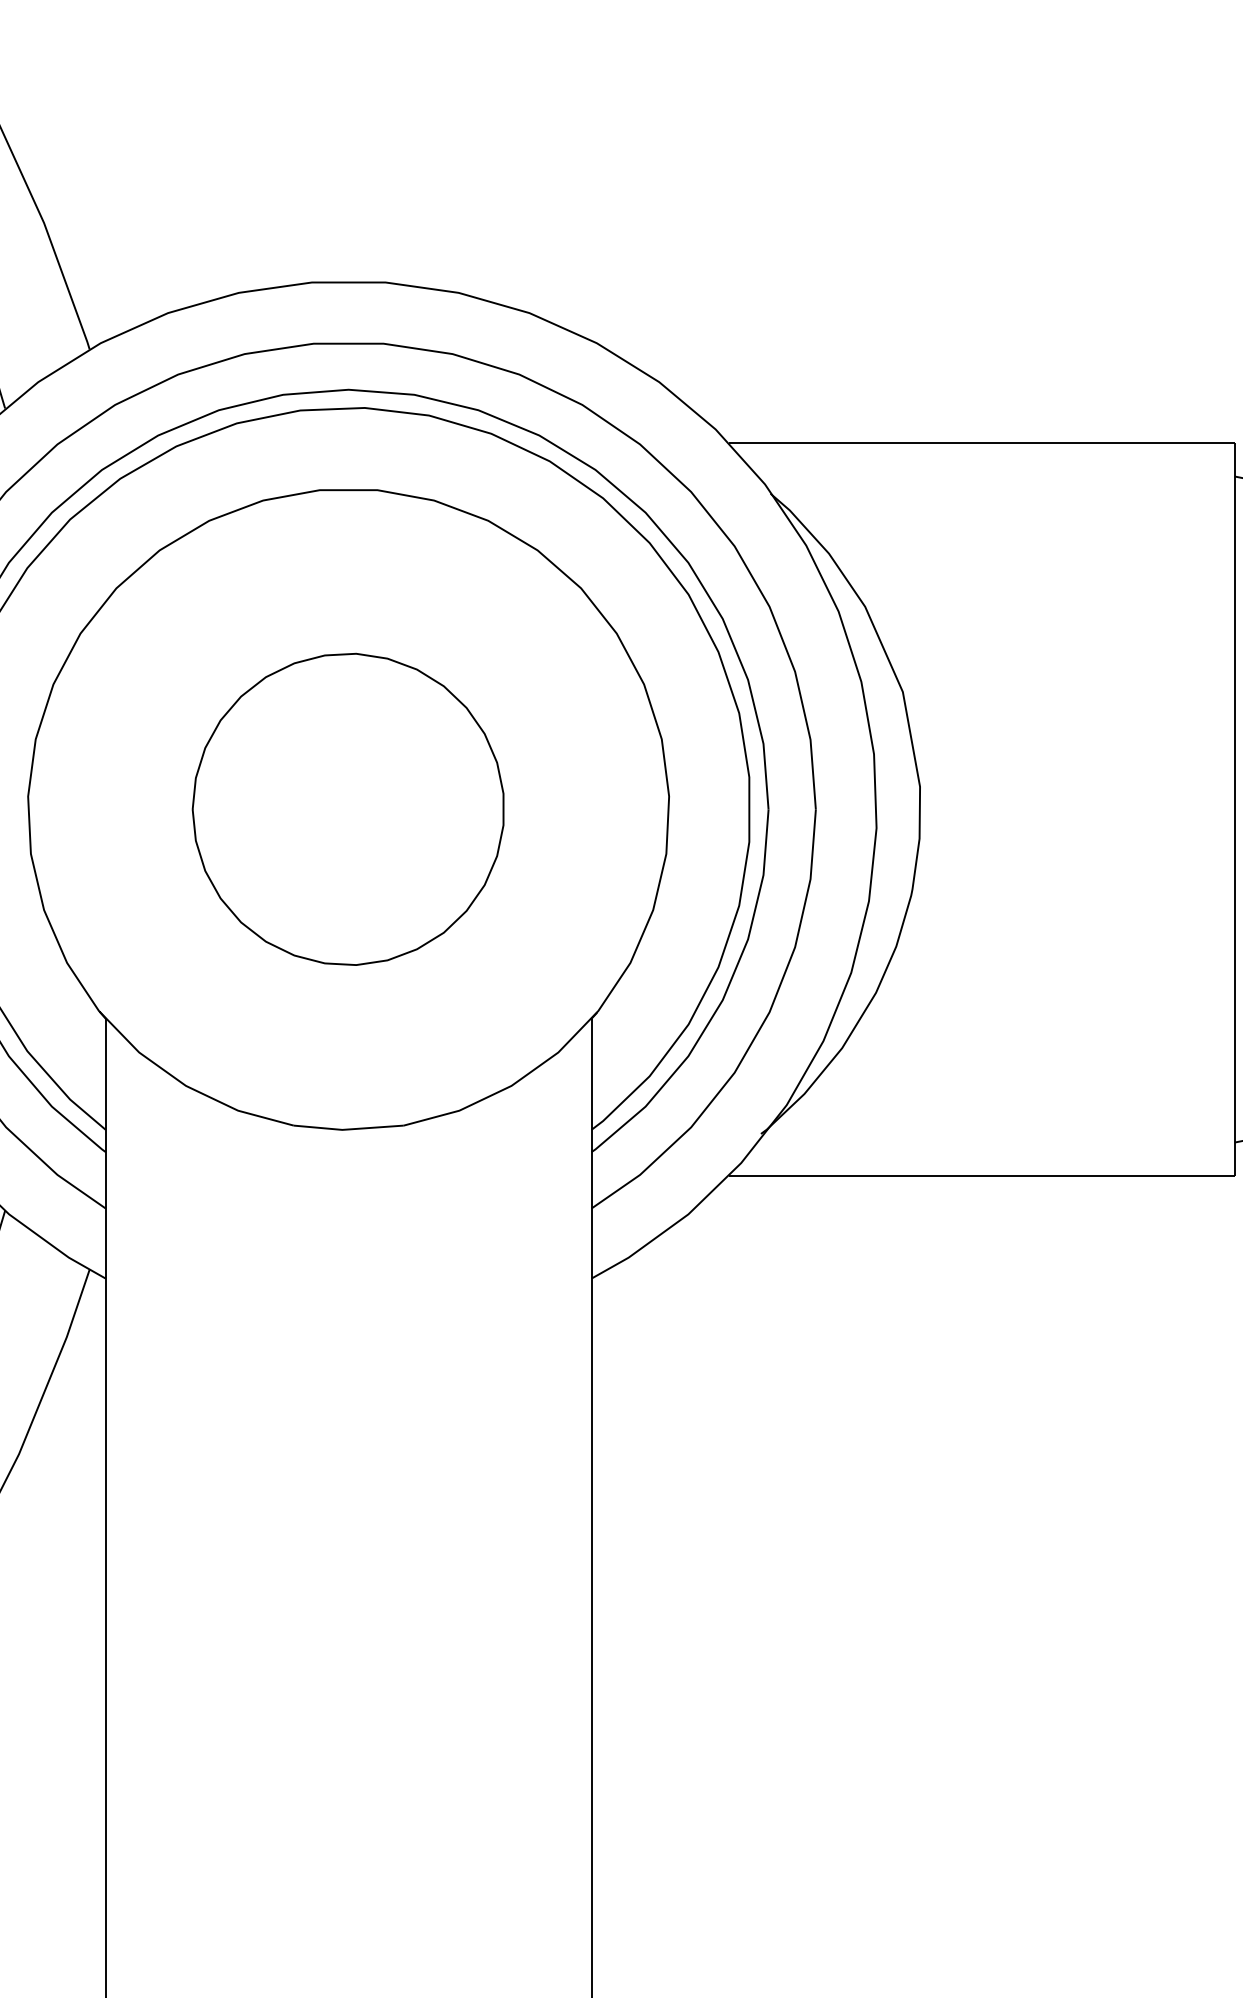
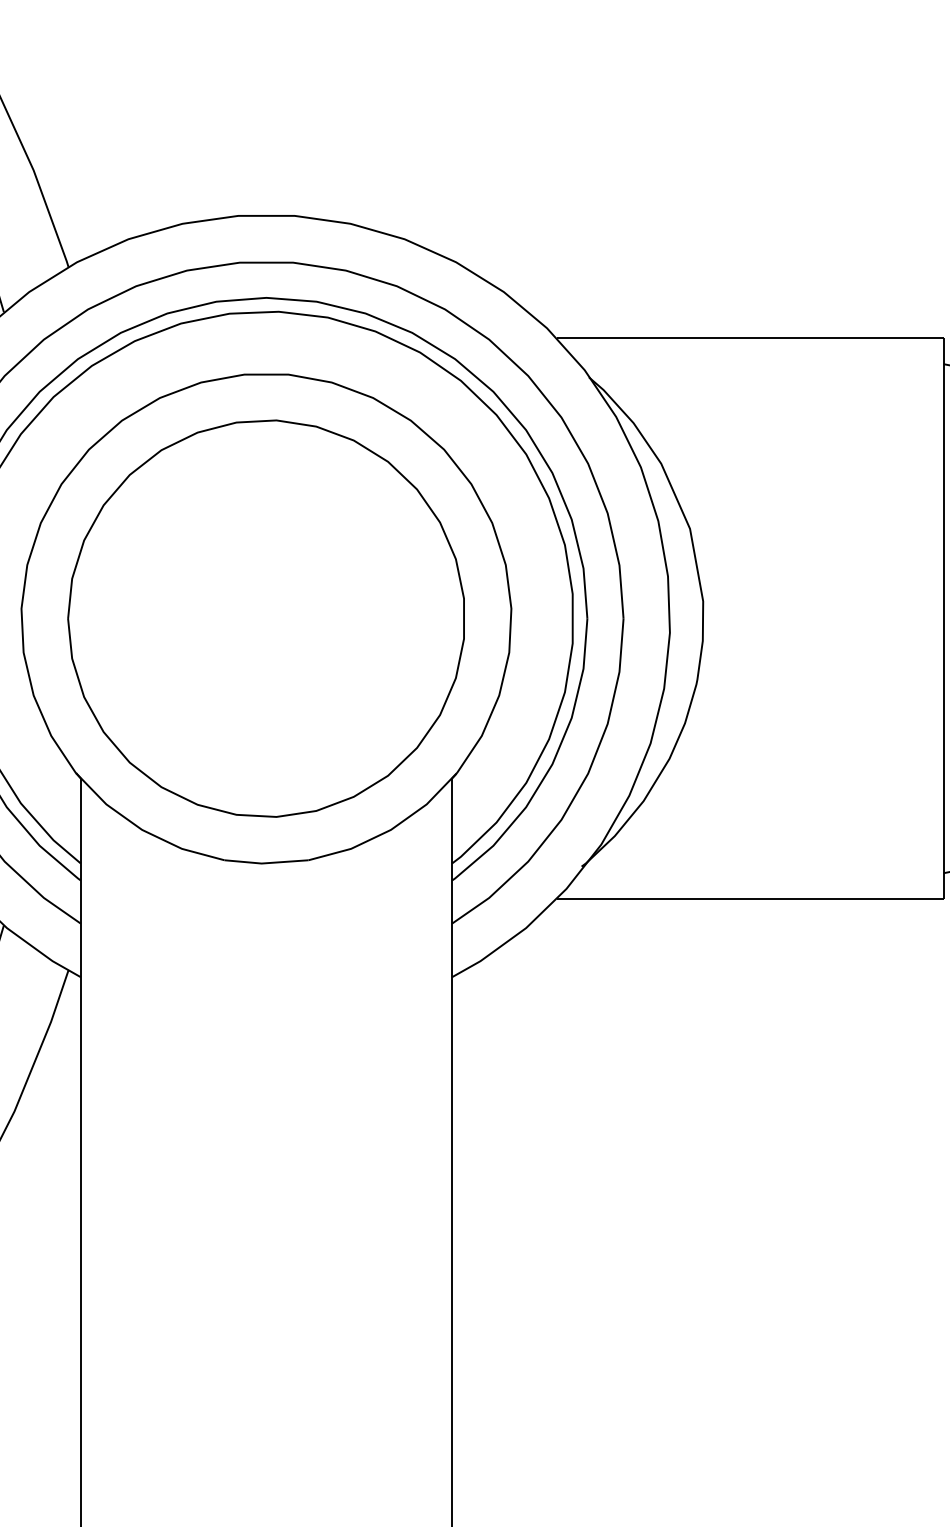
part: (347, 809) -> (265, 618), size x1.67

